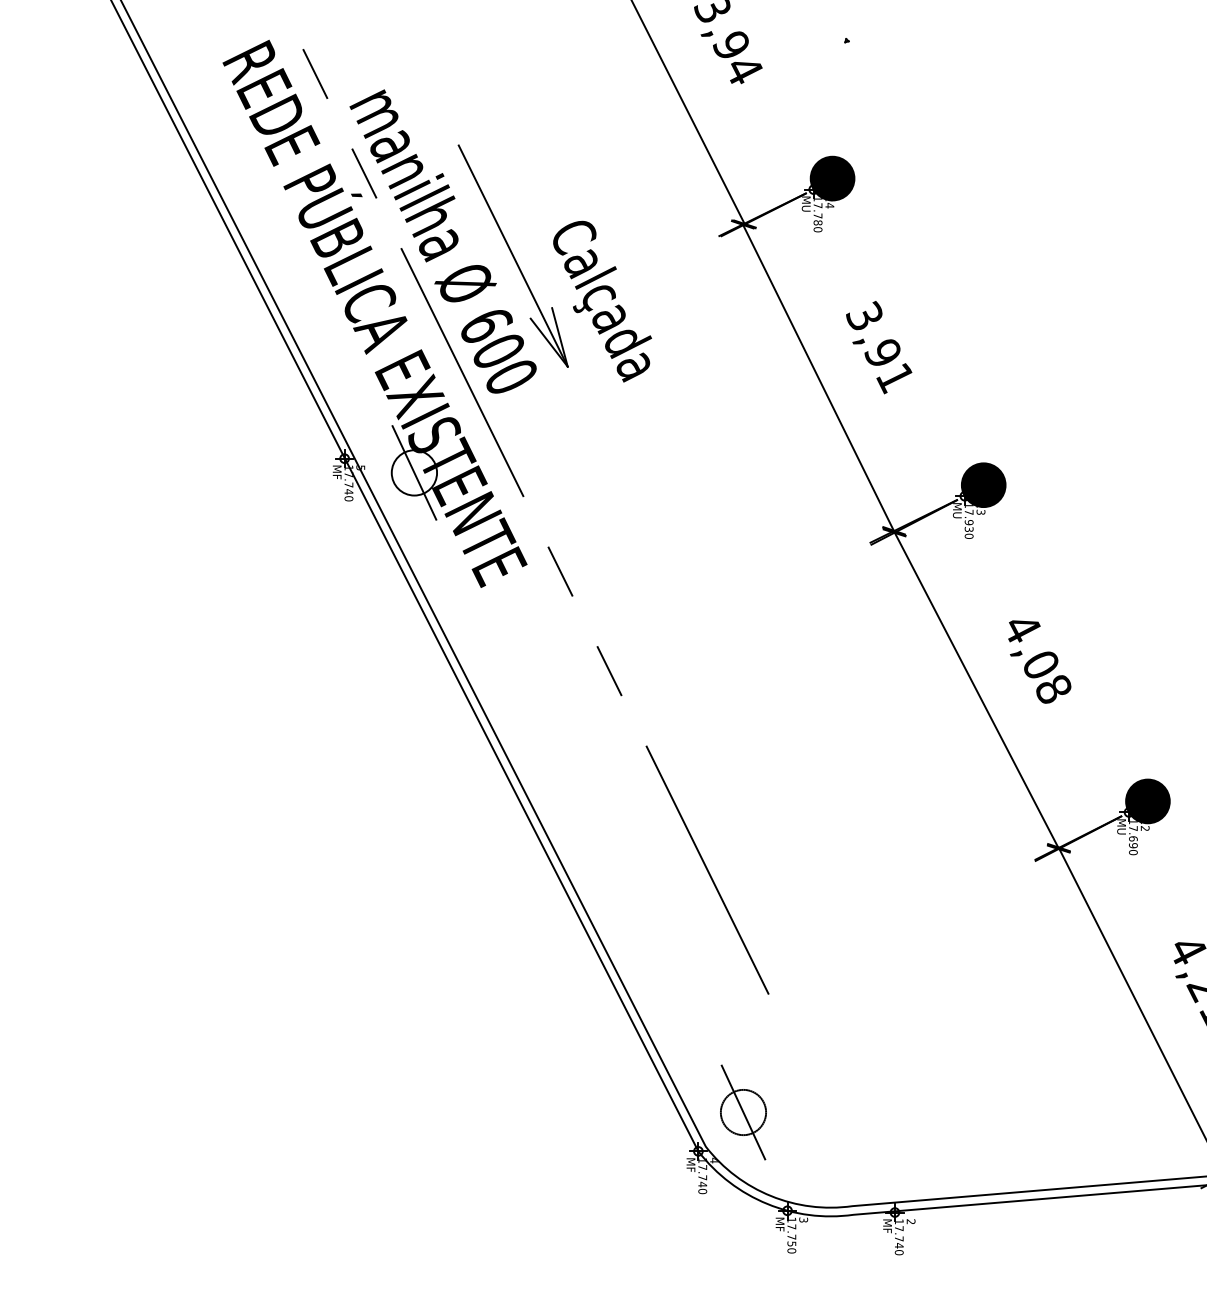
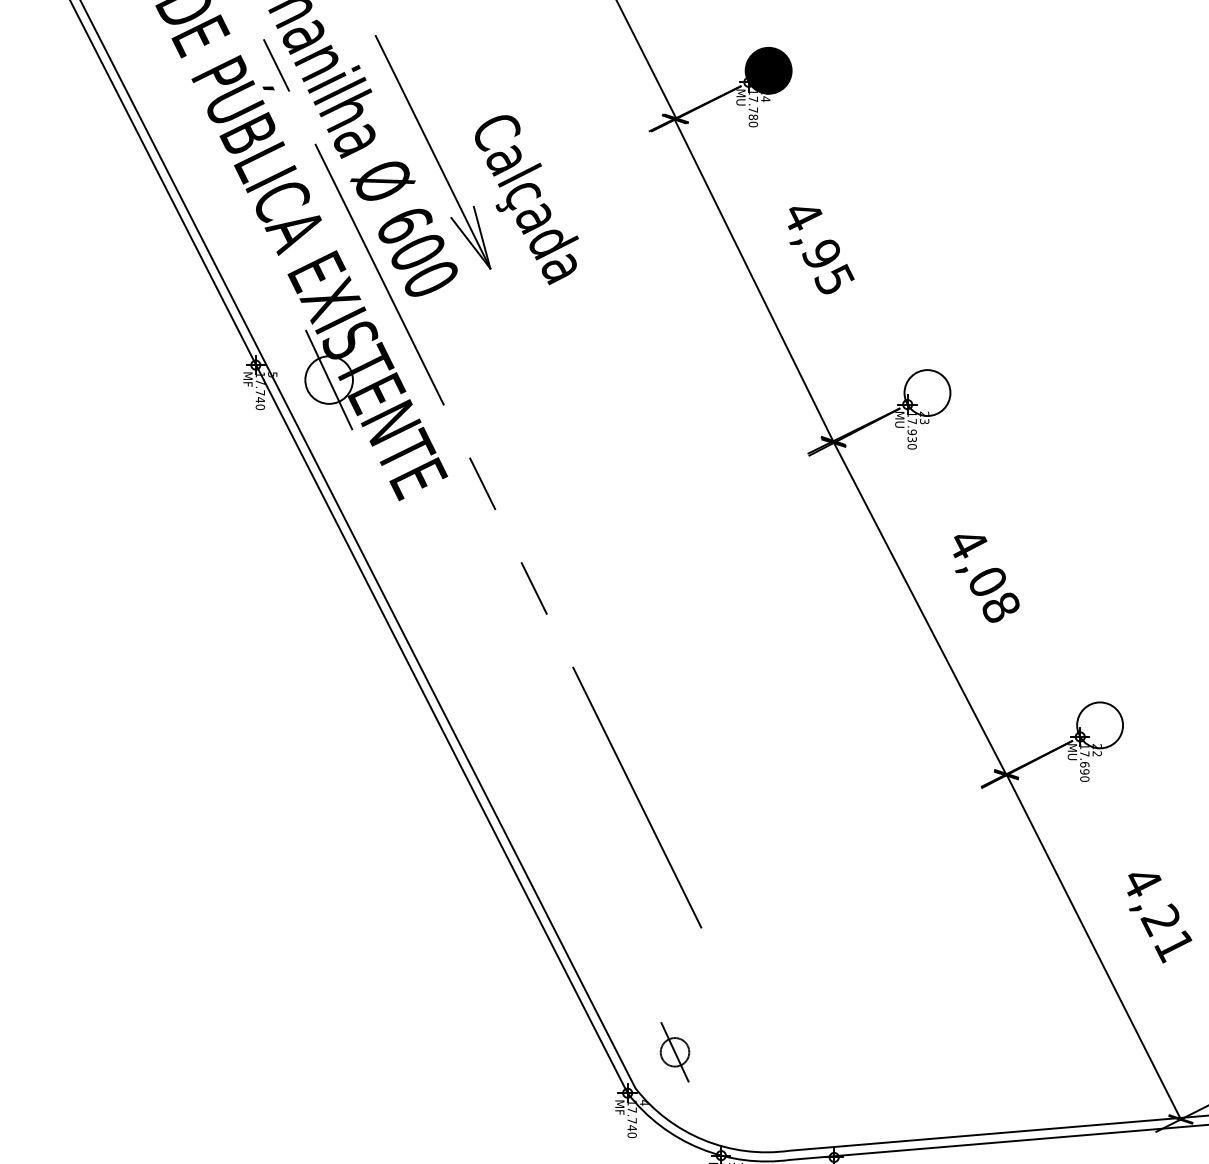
text: (880, 347) -> (819, 248), 3,91 -> 4,95
fill: (983, 485) -> (927, 393), removed
fill: (1147, 801) -> (1099, 725), removed
part: (743, 1112) -> (675, 1052), size x0.6

